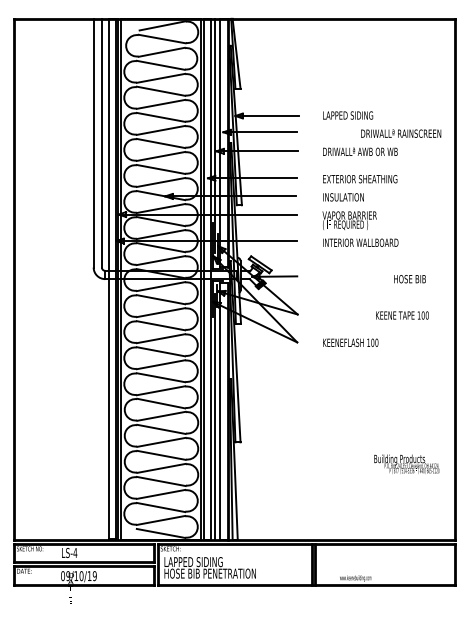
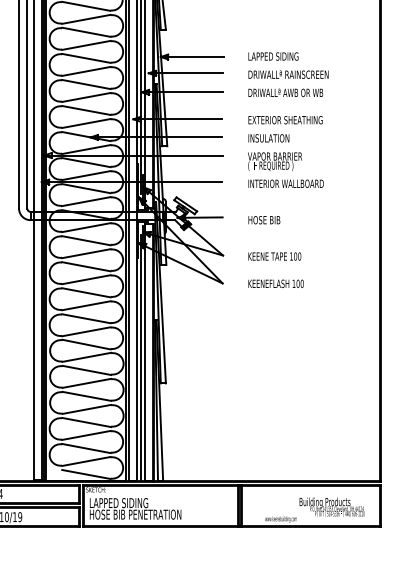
text: (401, 133) -> (288, 74), moved
text: (409, 279) -> (263, 220), moved
text: (402, 315) -> (274, 256), moved
text: (406, 463) -> (331, 506), moved

